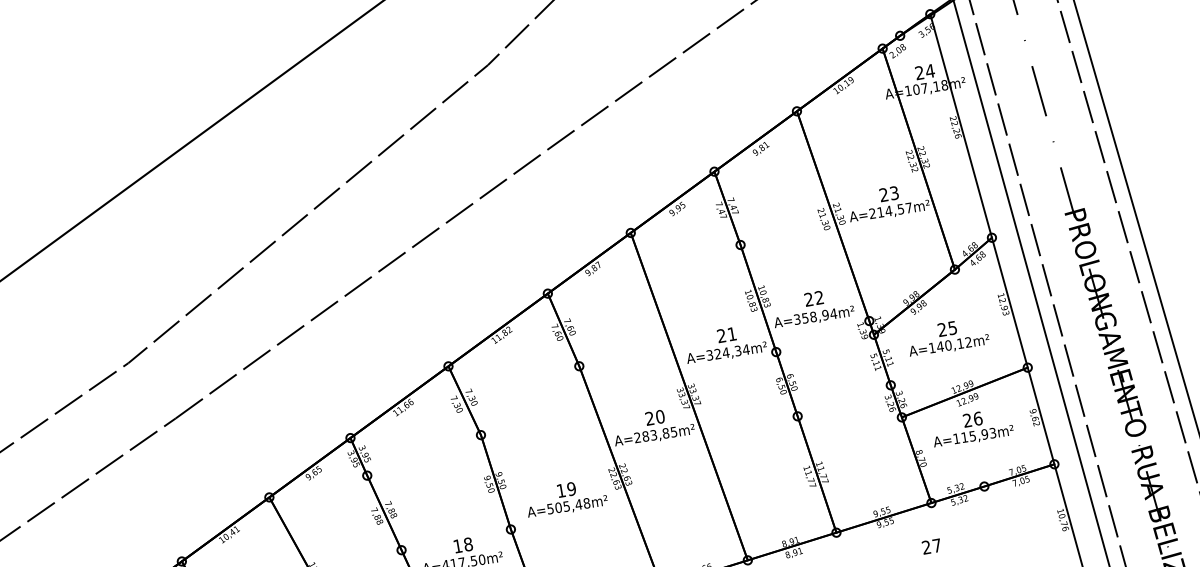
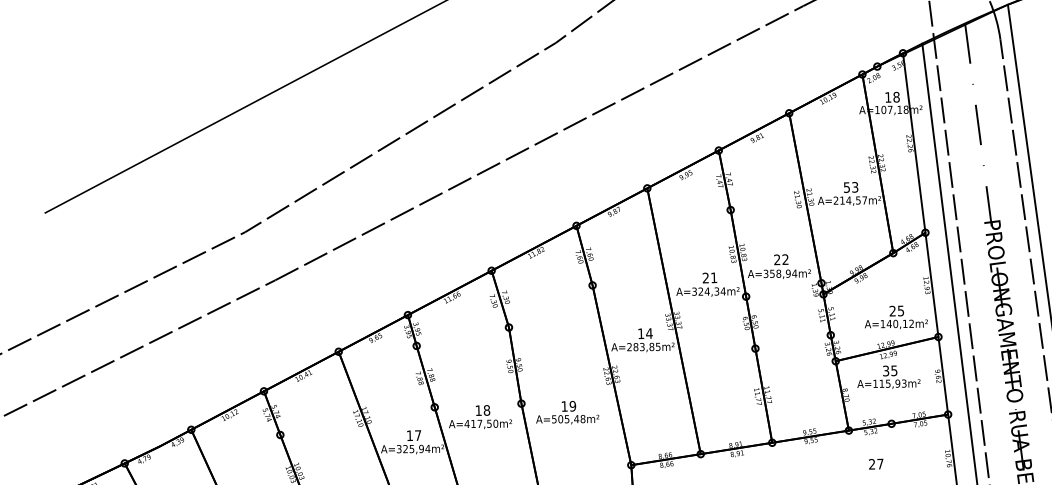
text: (924, 70) -> (892, 96), 24 -> 18
text: (883, 194) -> (846, 187), 23 -> 53
text: (948, 337) -> (896, 317), moved
text: (655, 417) -> (645, 333), 20 -> 14
text: (973, 419) -> (890, 370), 26 -> 35
text: (565, 497) -> (567, 412), moved
text: (931, 545) -> (876, 463), moved

